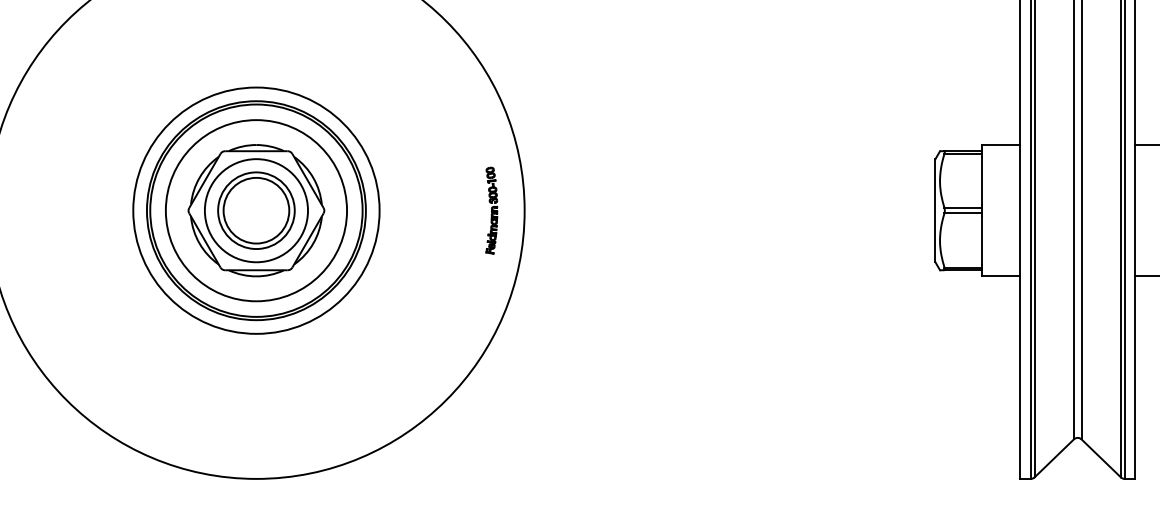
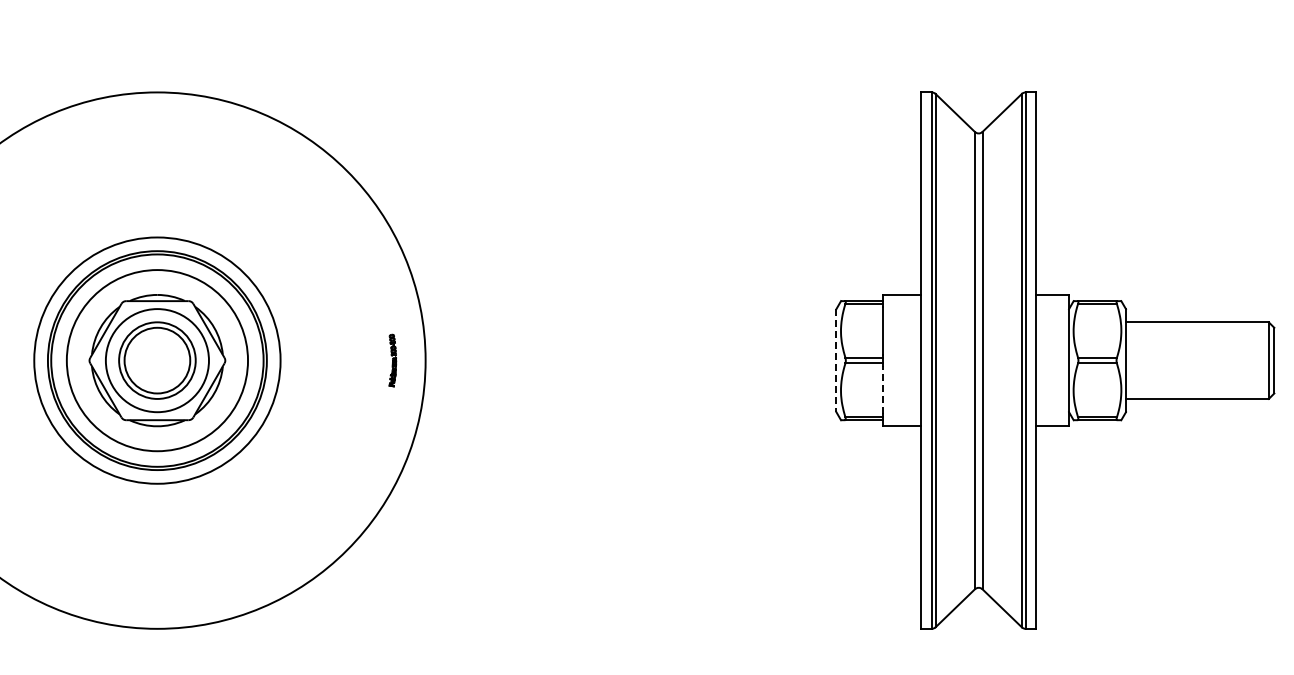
part: (491, 210) -> (392, 360), size x0.6
line: (935, 210) -> (836, 360), solid -> dashed
line: (981, 239) -> (882, 389), solid -> dashed

